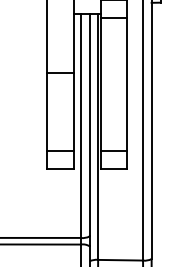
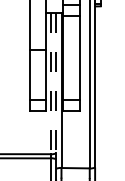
line: (80, 125) -> (50, 83), solid -> dashed
line: (90, 125) -> (56, 83), solid -> dashed

